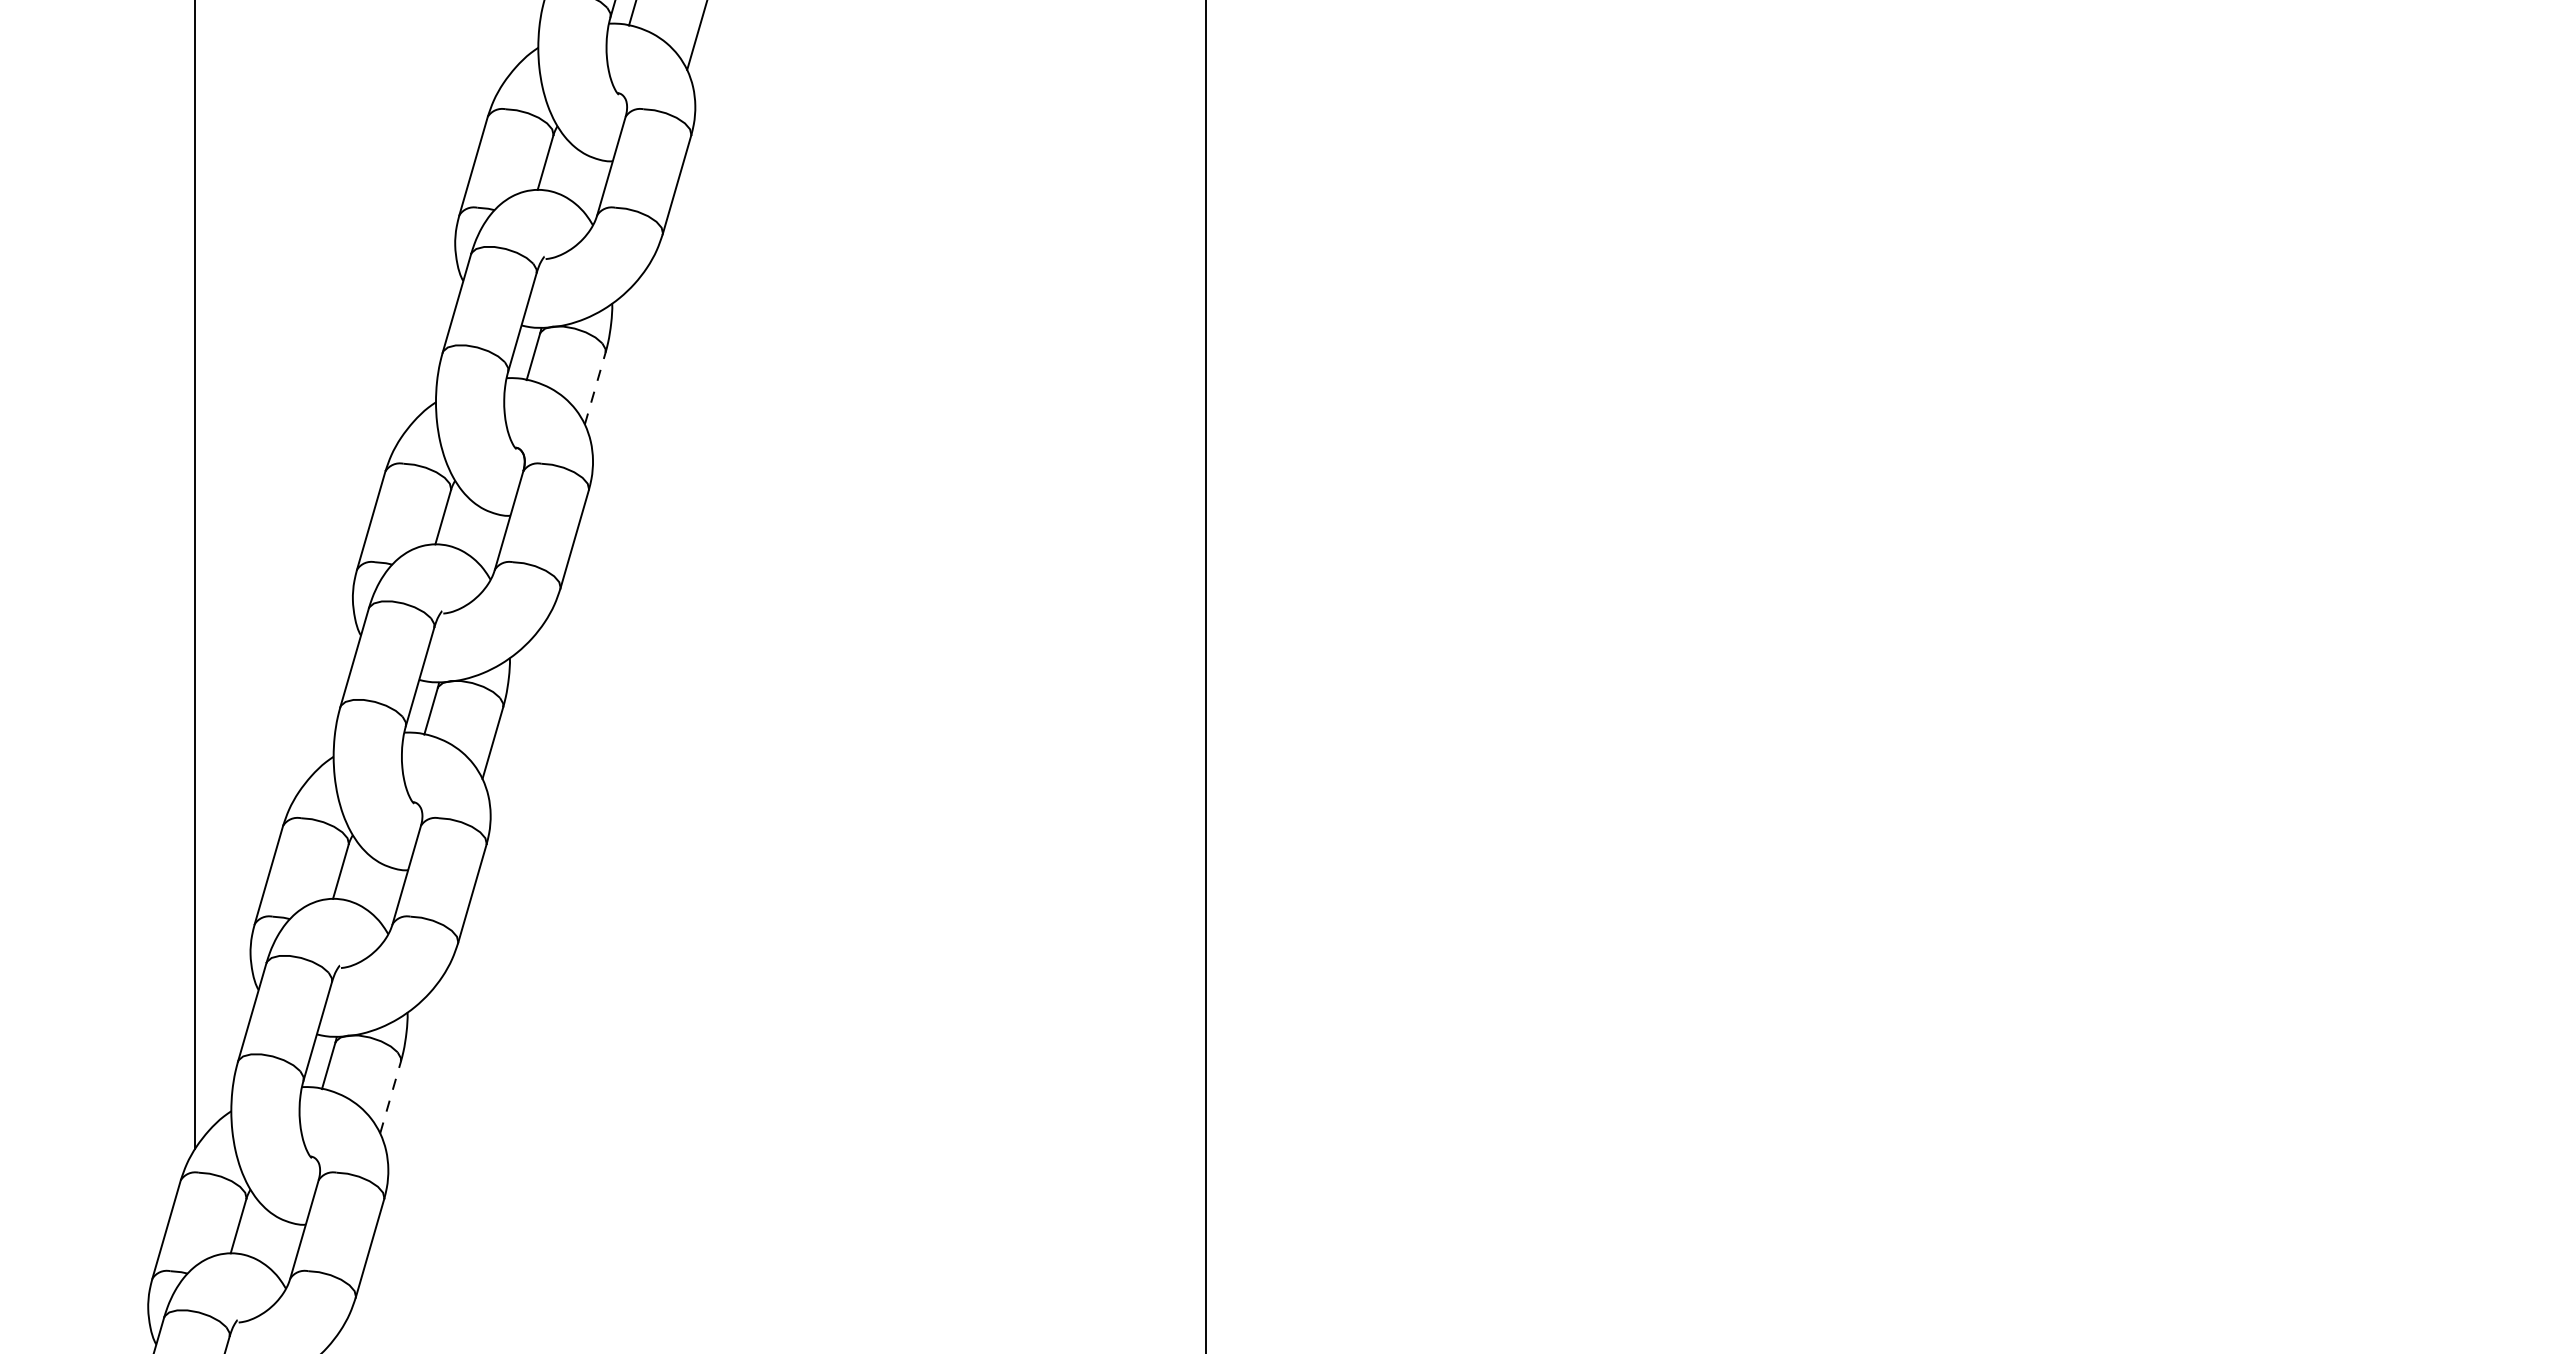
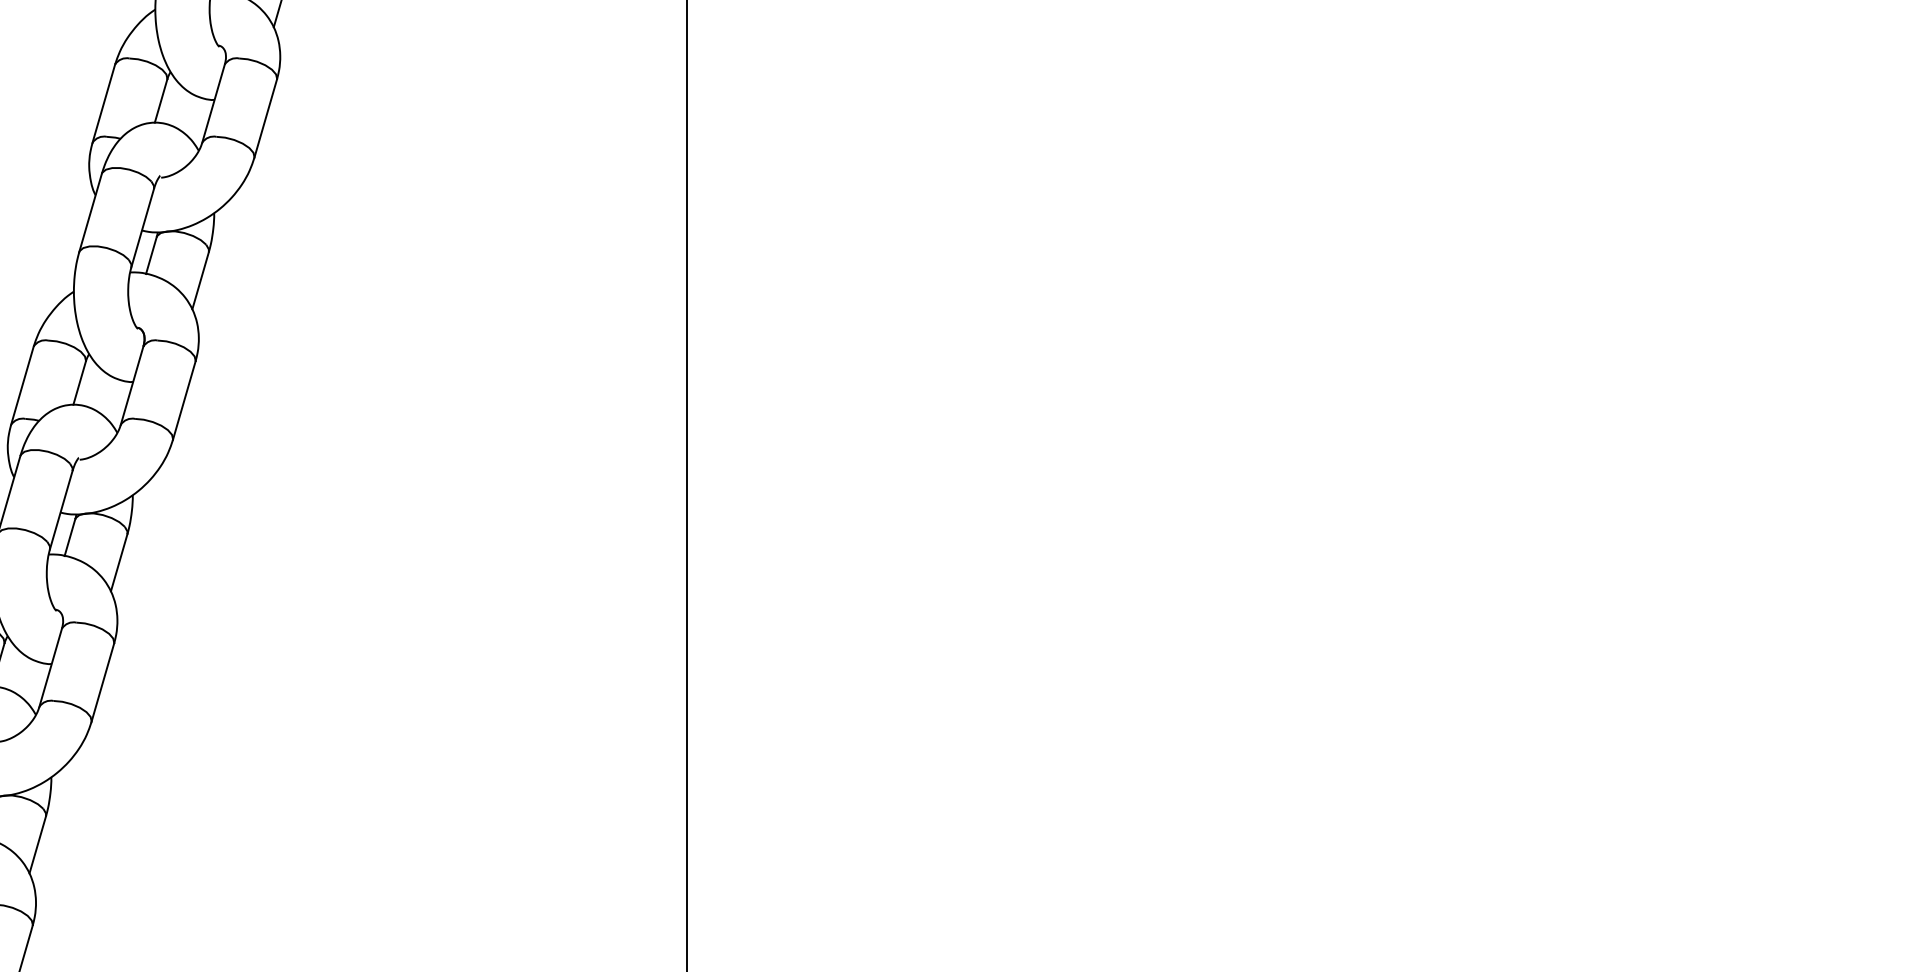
line: (595, 388) -> (200, 280), dashed -> solid
line: (390, 1097) -> (37, 844), dashed -> solid

